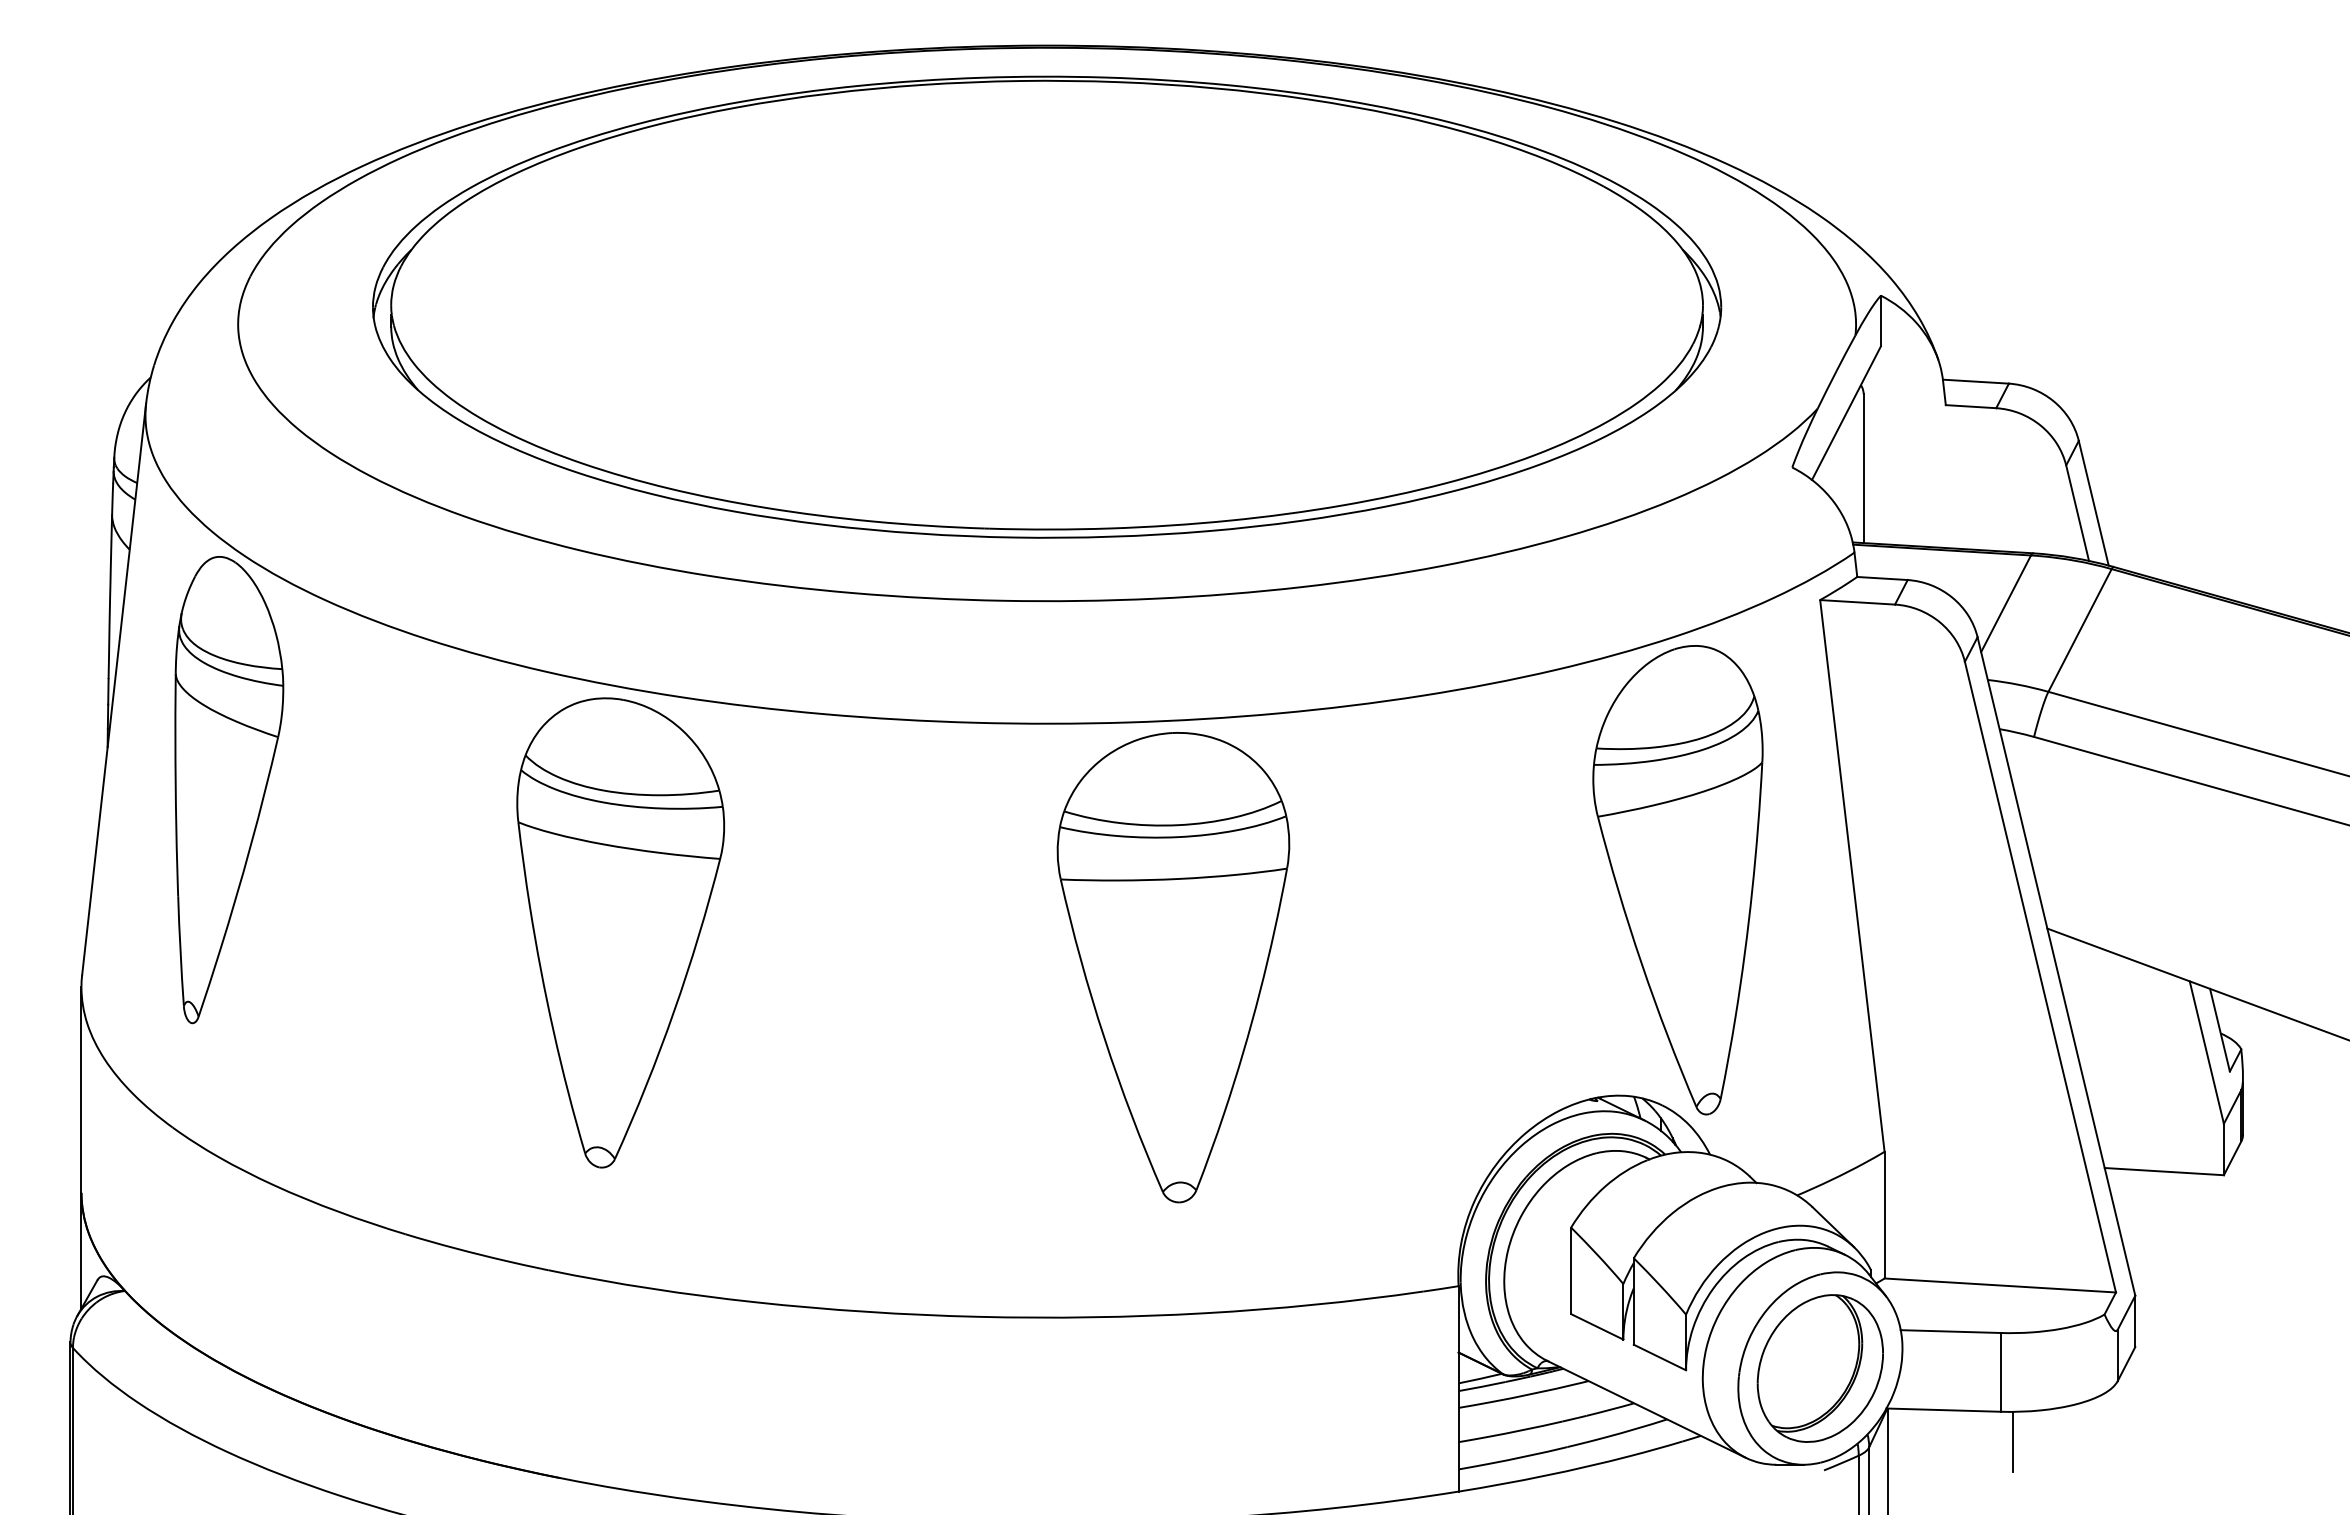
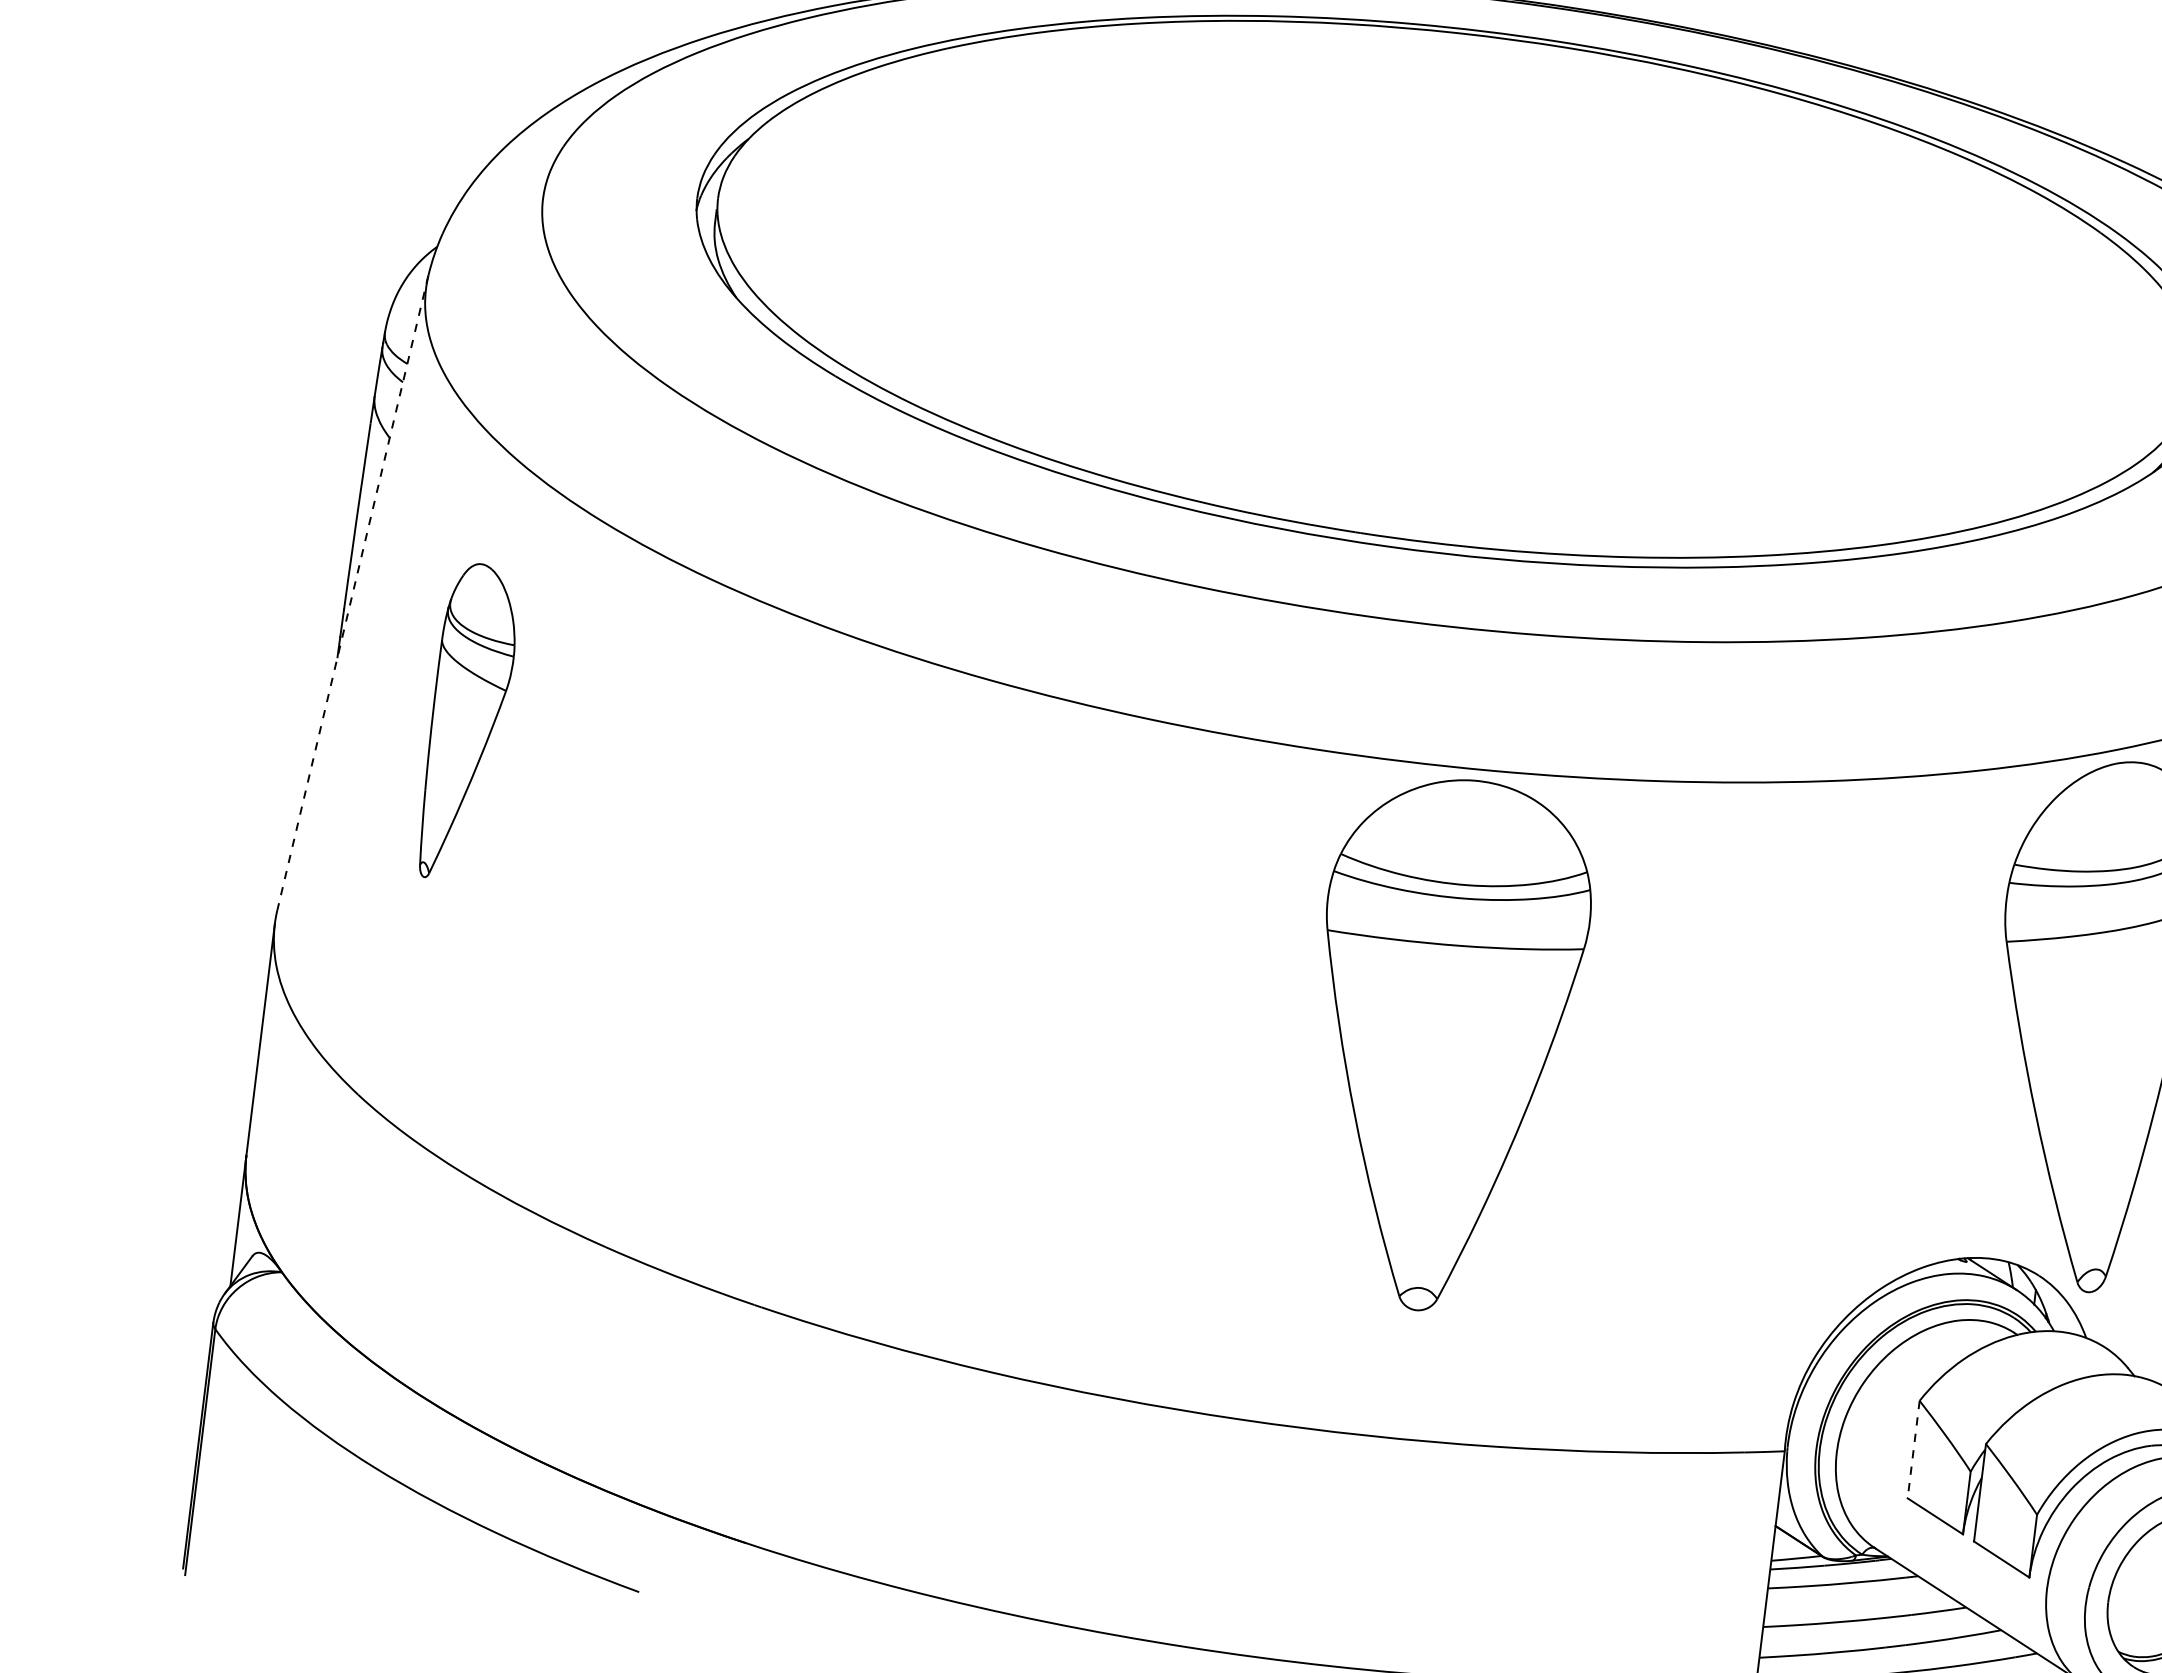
line: (114, 689) -> (353, 593), solid -> dashed
part: (229, 790) -> (468, 722), size x0.6
part: (620, 932) -> (889, 936), removed
part: (1173, 967) -> (1442, 1044), moved
line: (1571, 1271) -> (1913, 1450), solid -> dashed

